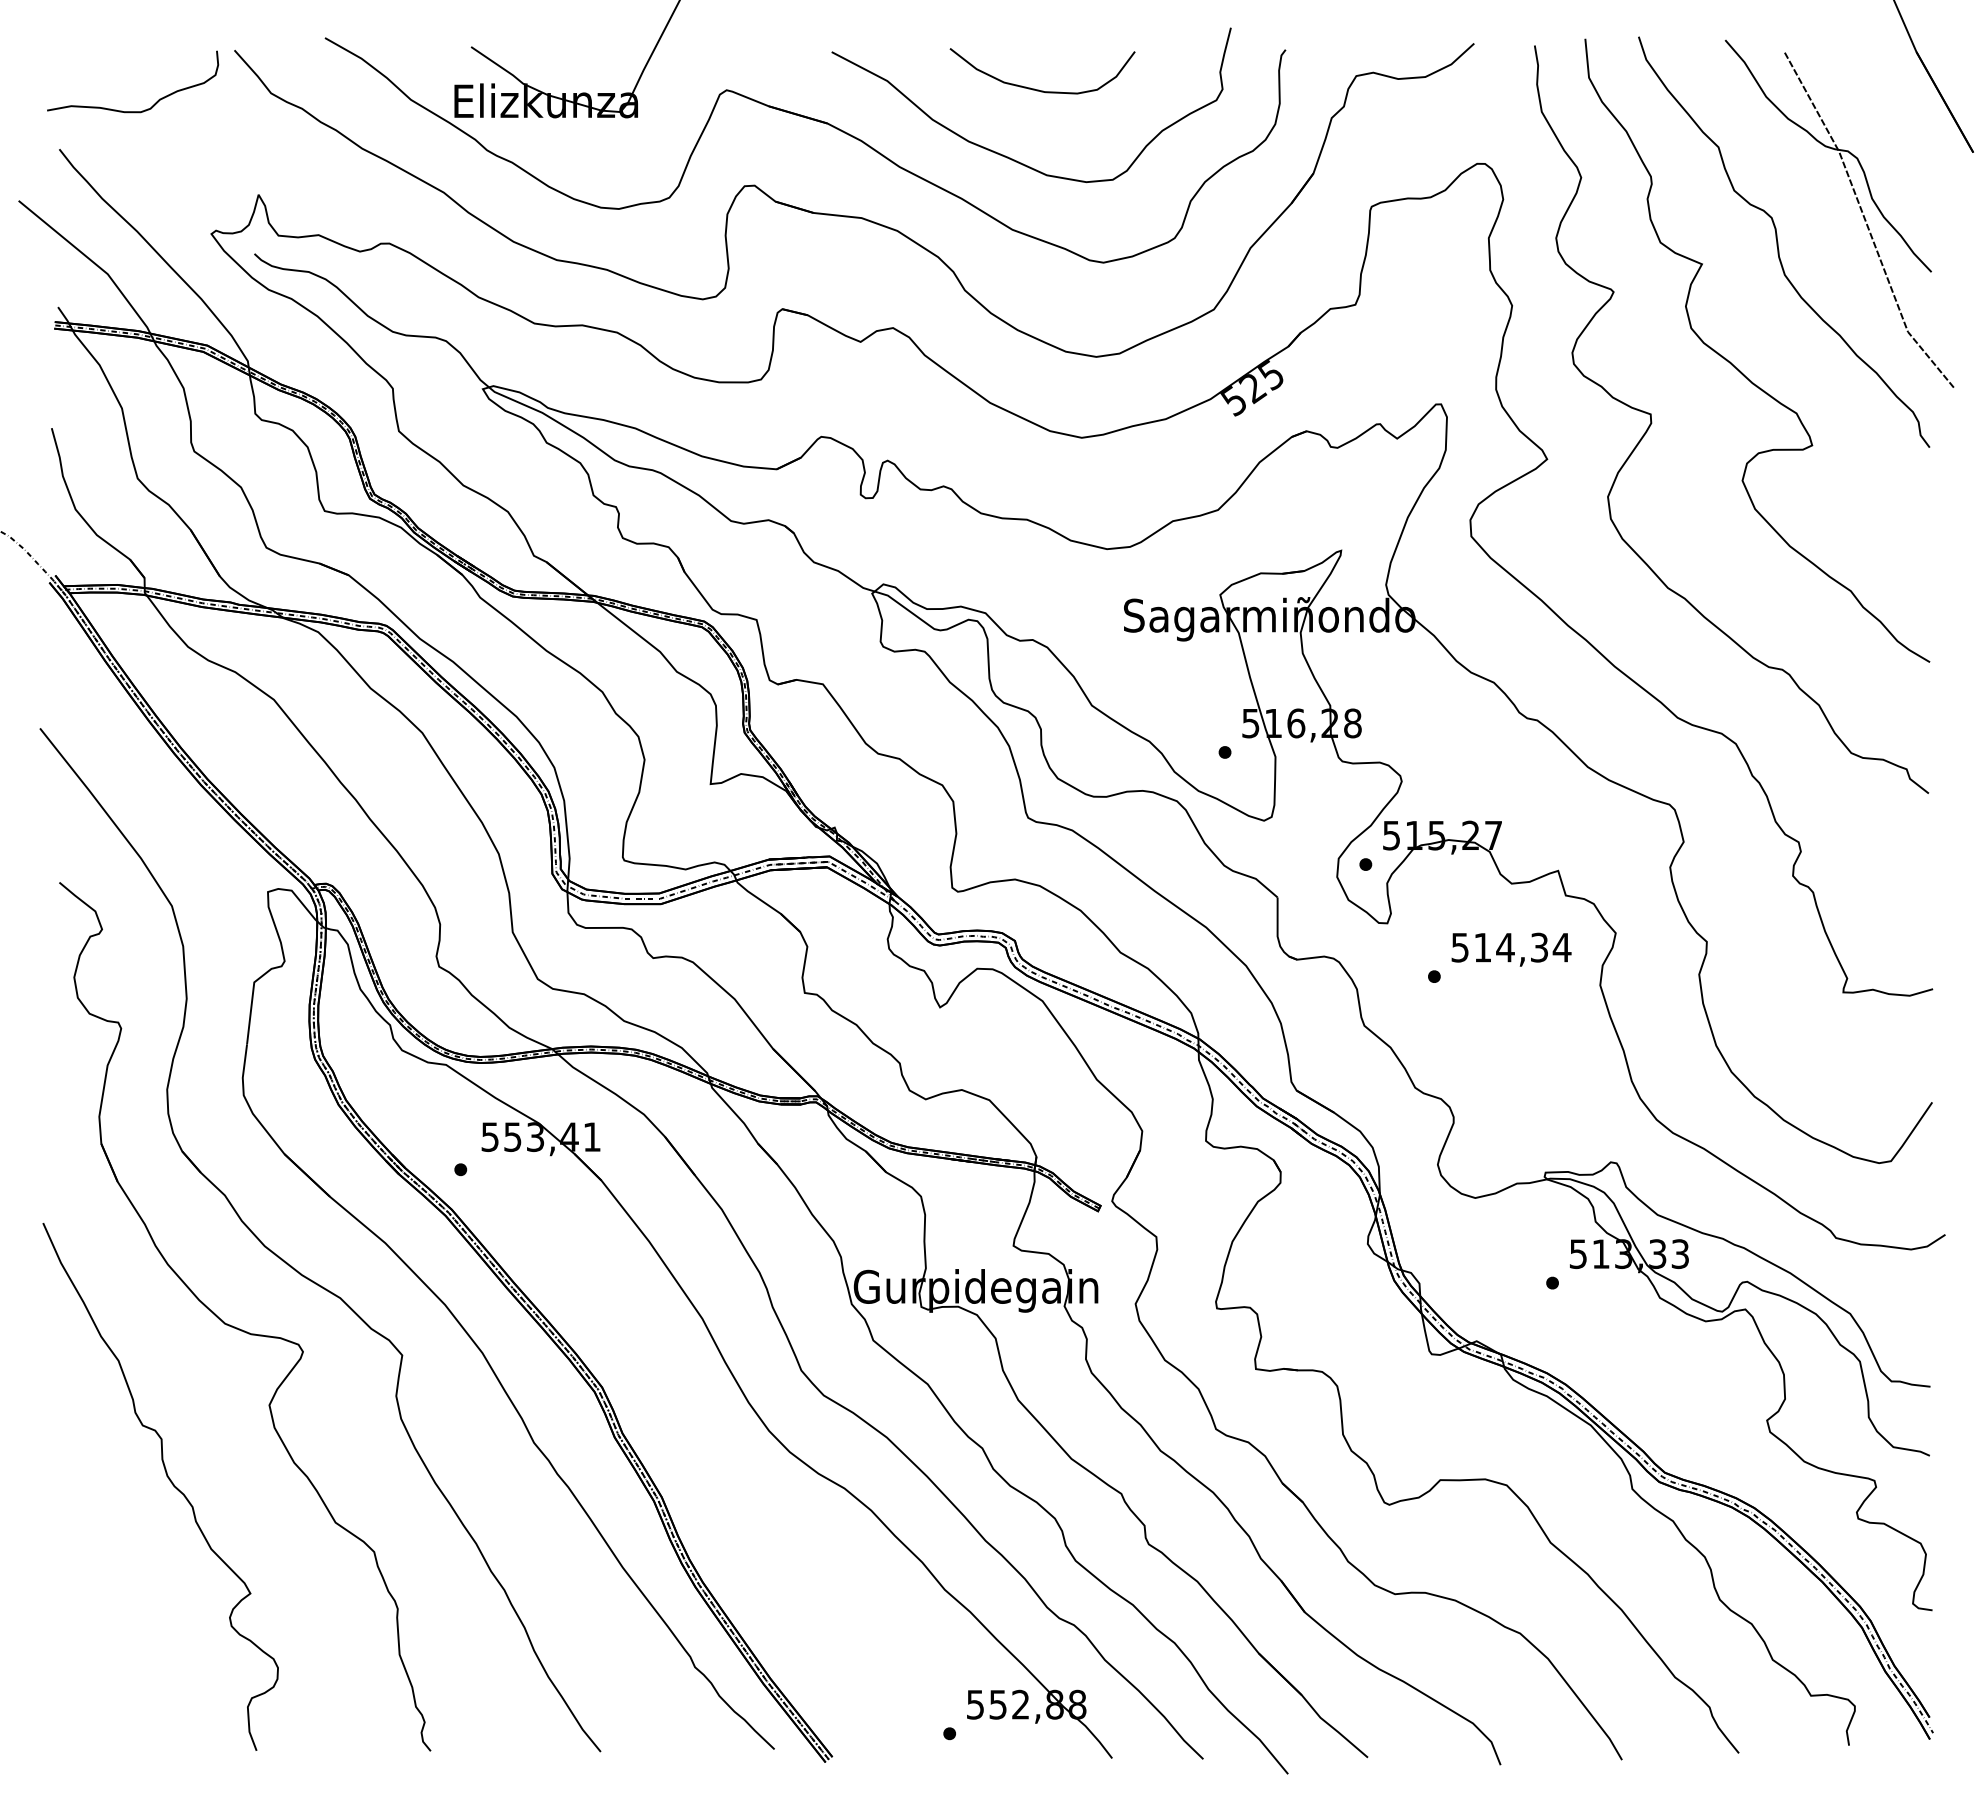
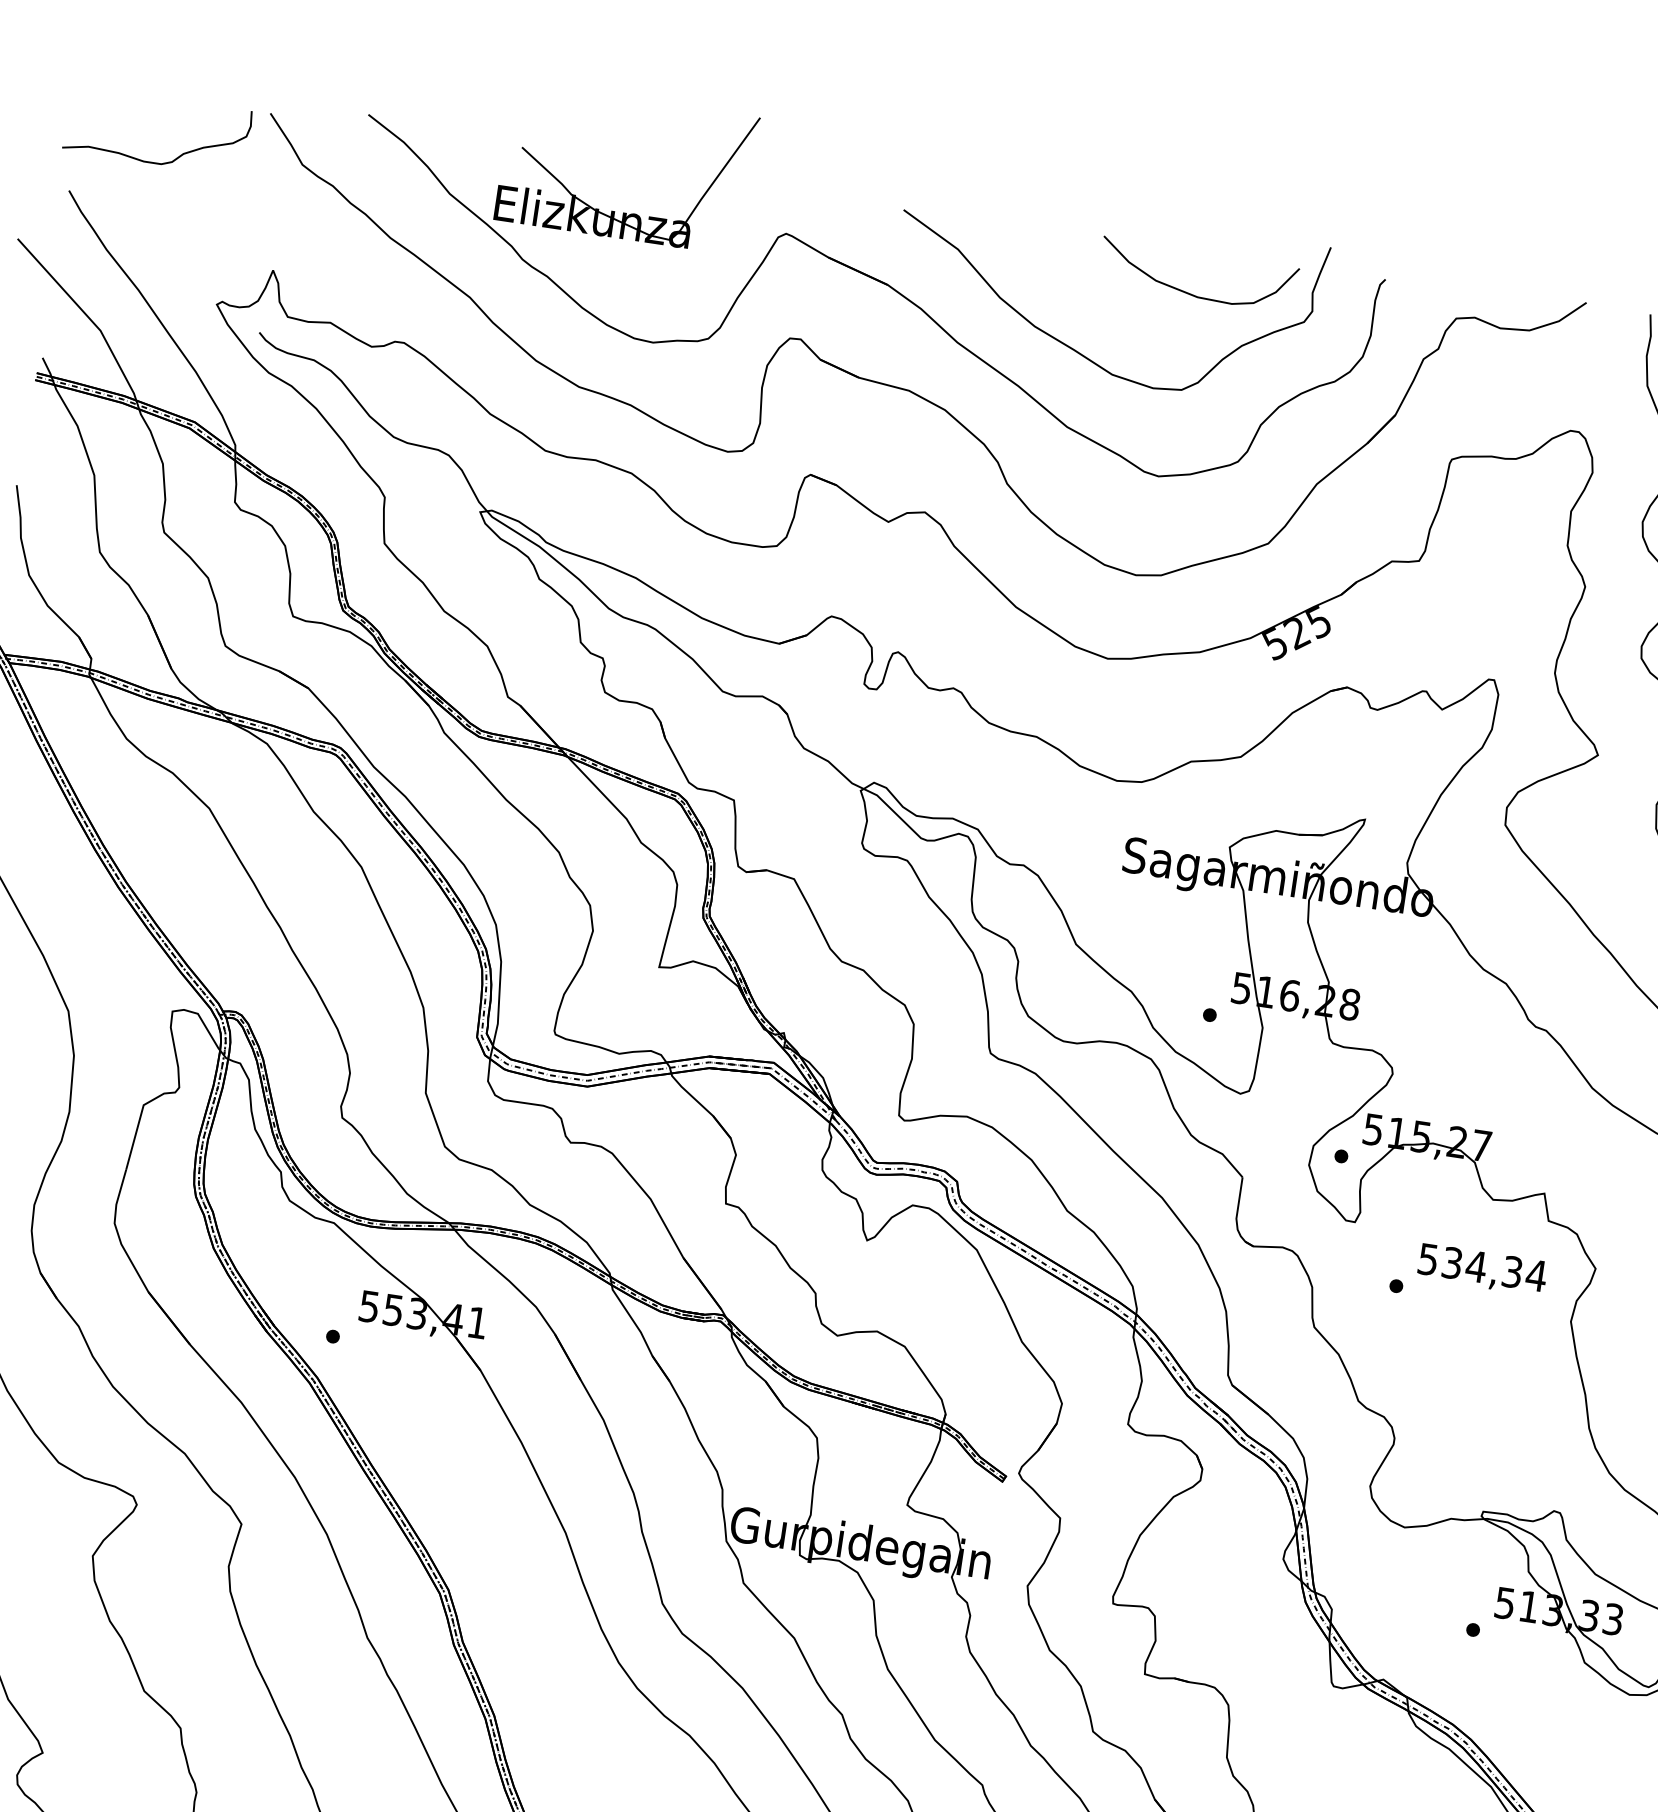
curve: (1038, 89) -> (1191, 293), moved
text: (1482, 947) -> (1452, 1262), 514,34 -> 534,34

